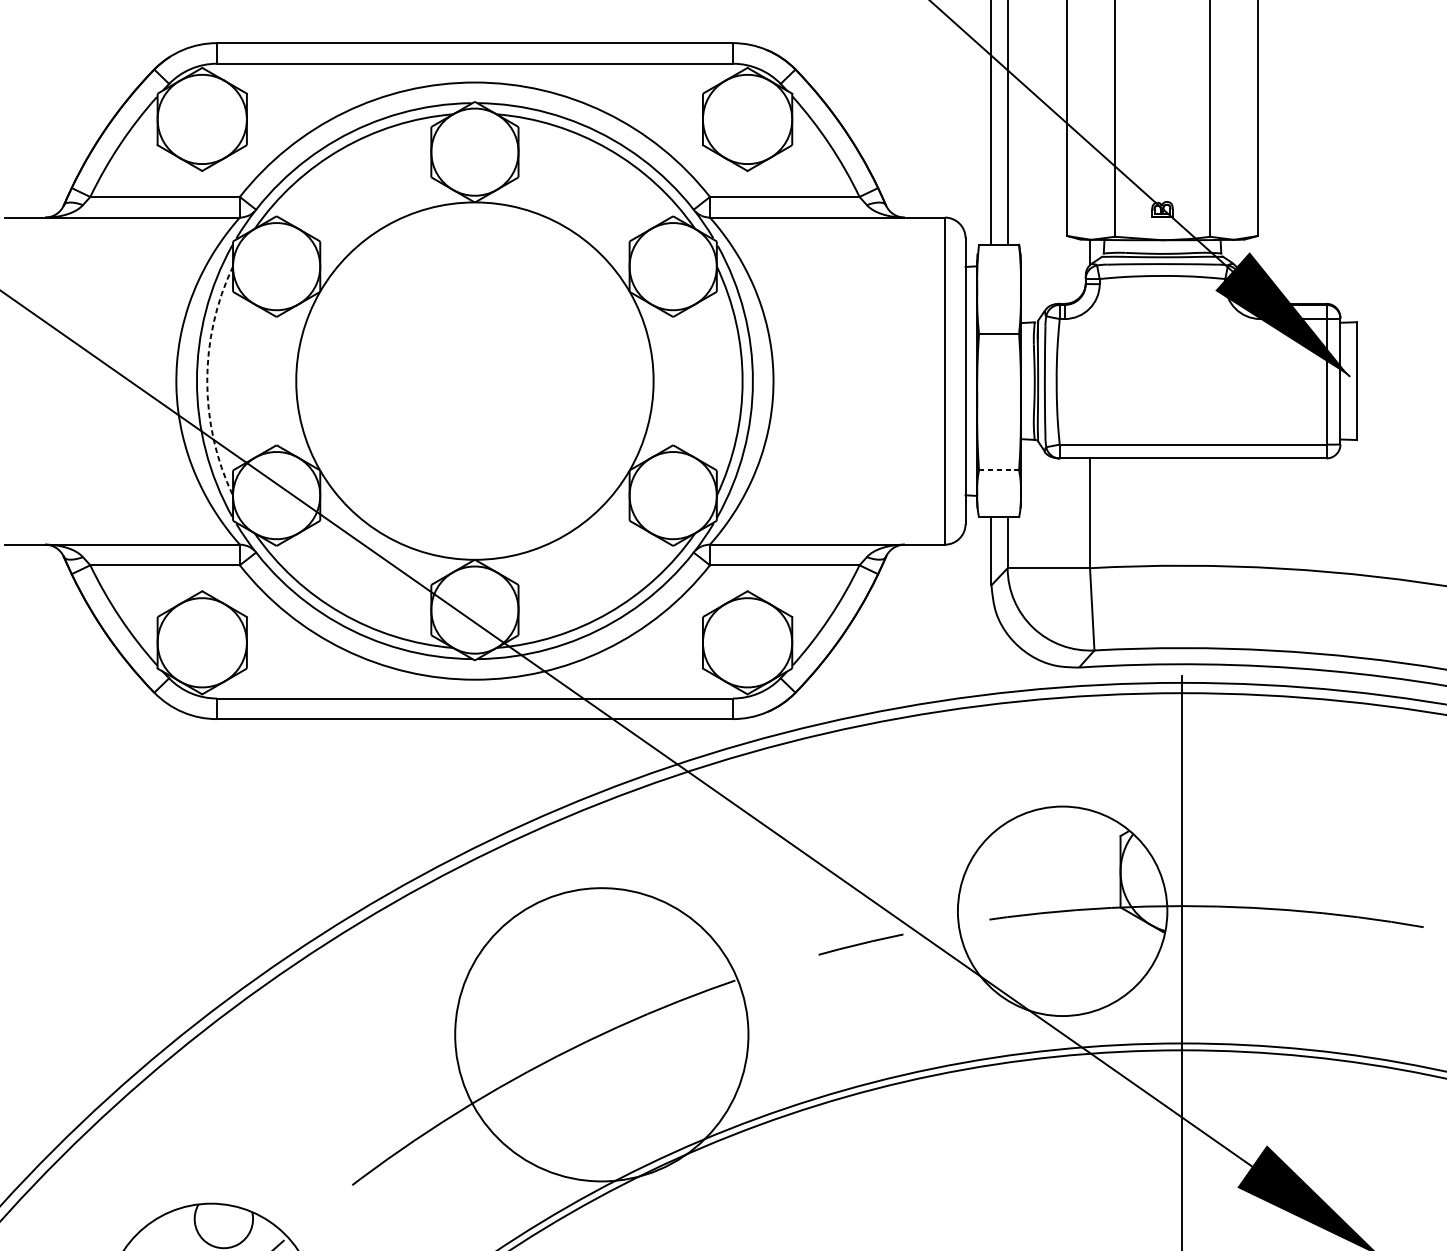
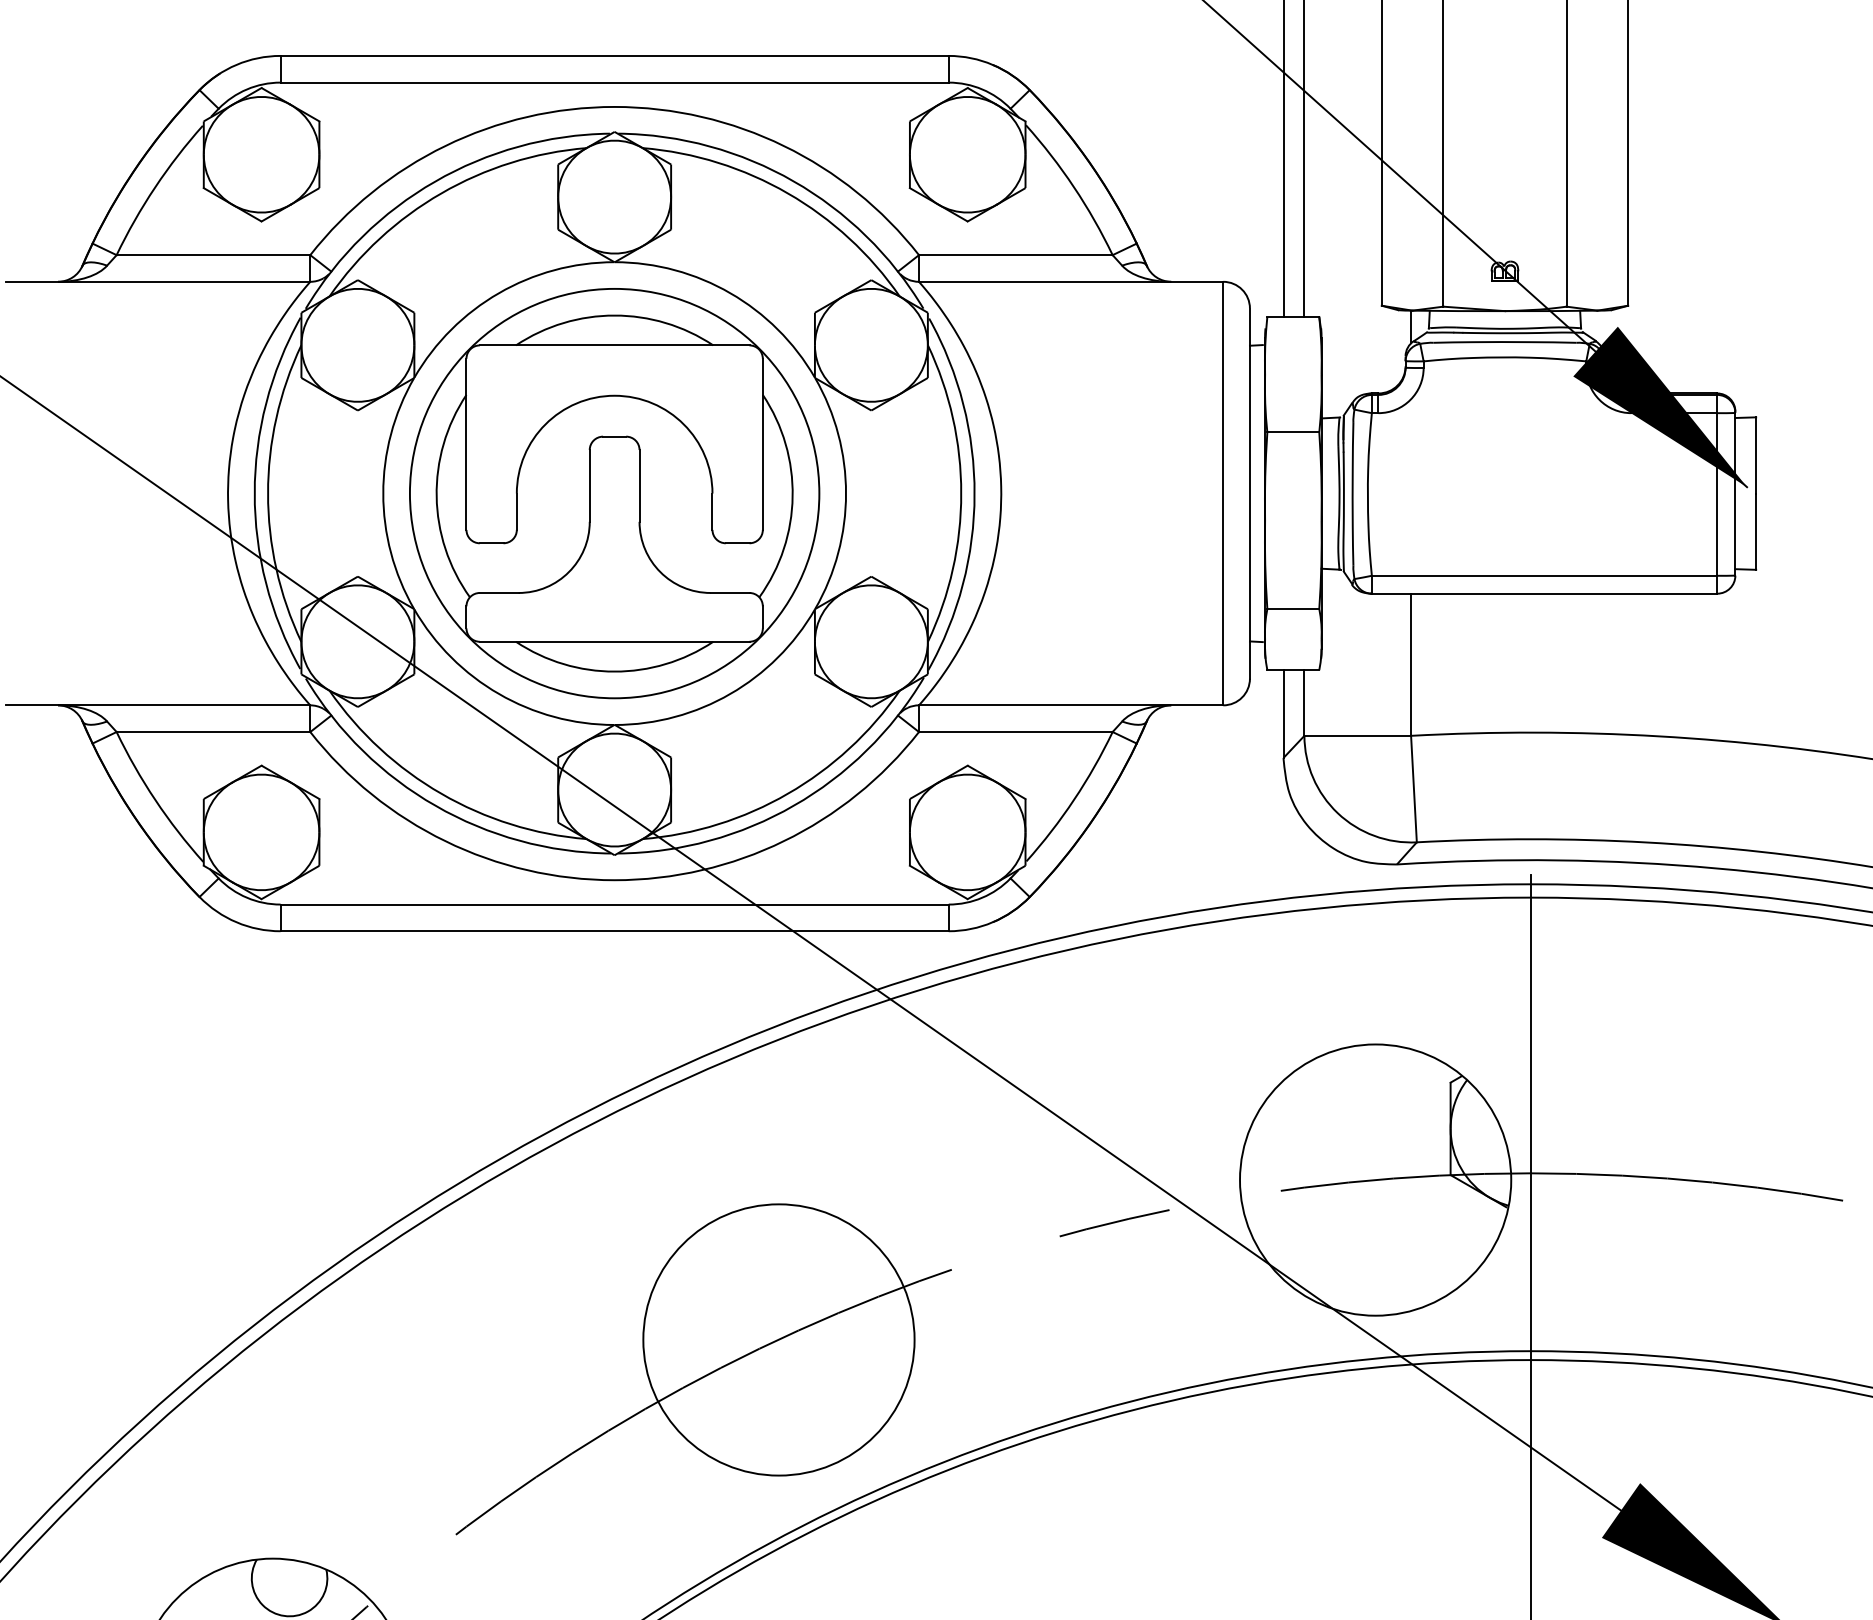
arc: (207, 381) -> (268, 493), dashed -> solid
part: (474, 381) -> (614, 493), added
line: (999, 470) -> (1293, 609), dashed -> solid
circle: (601, 1034) -> (778, 1339), size x0.71

